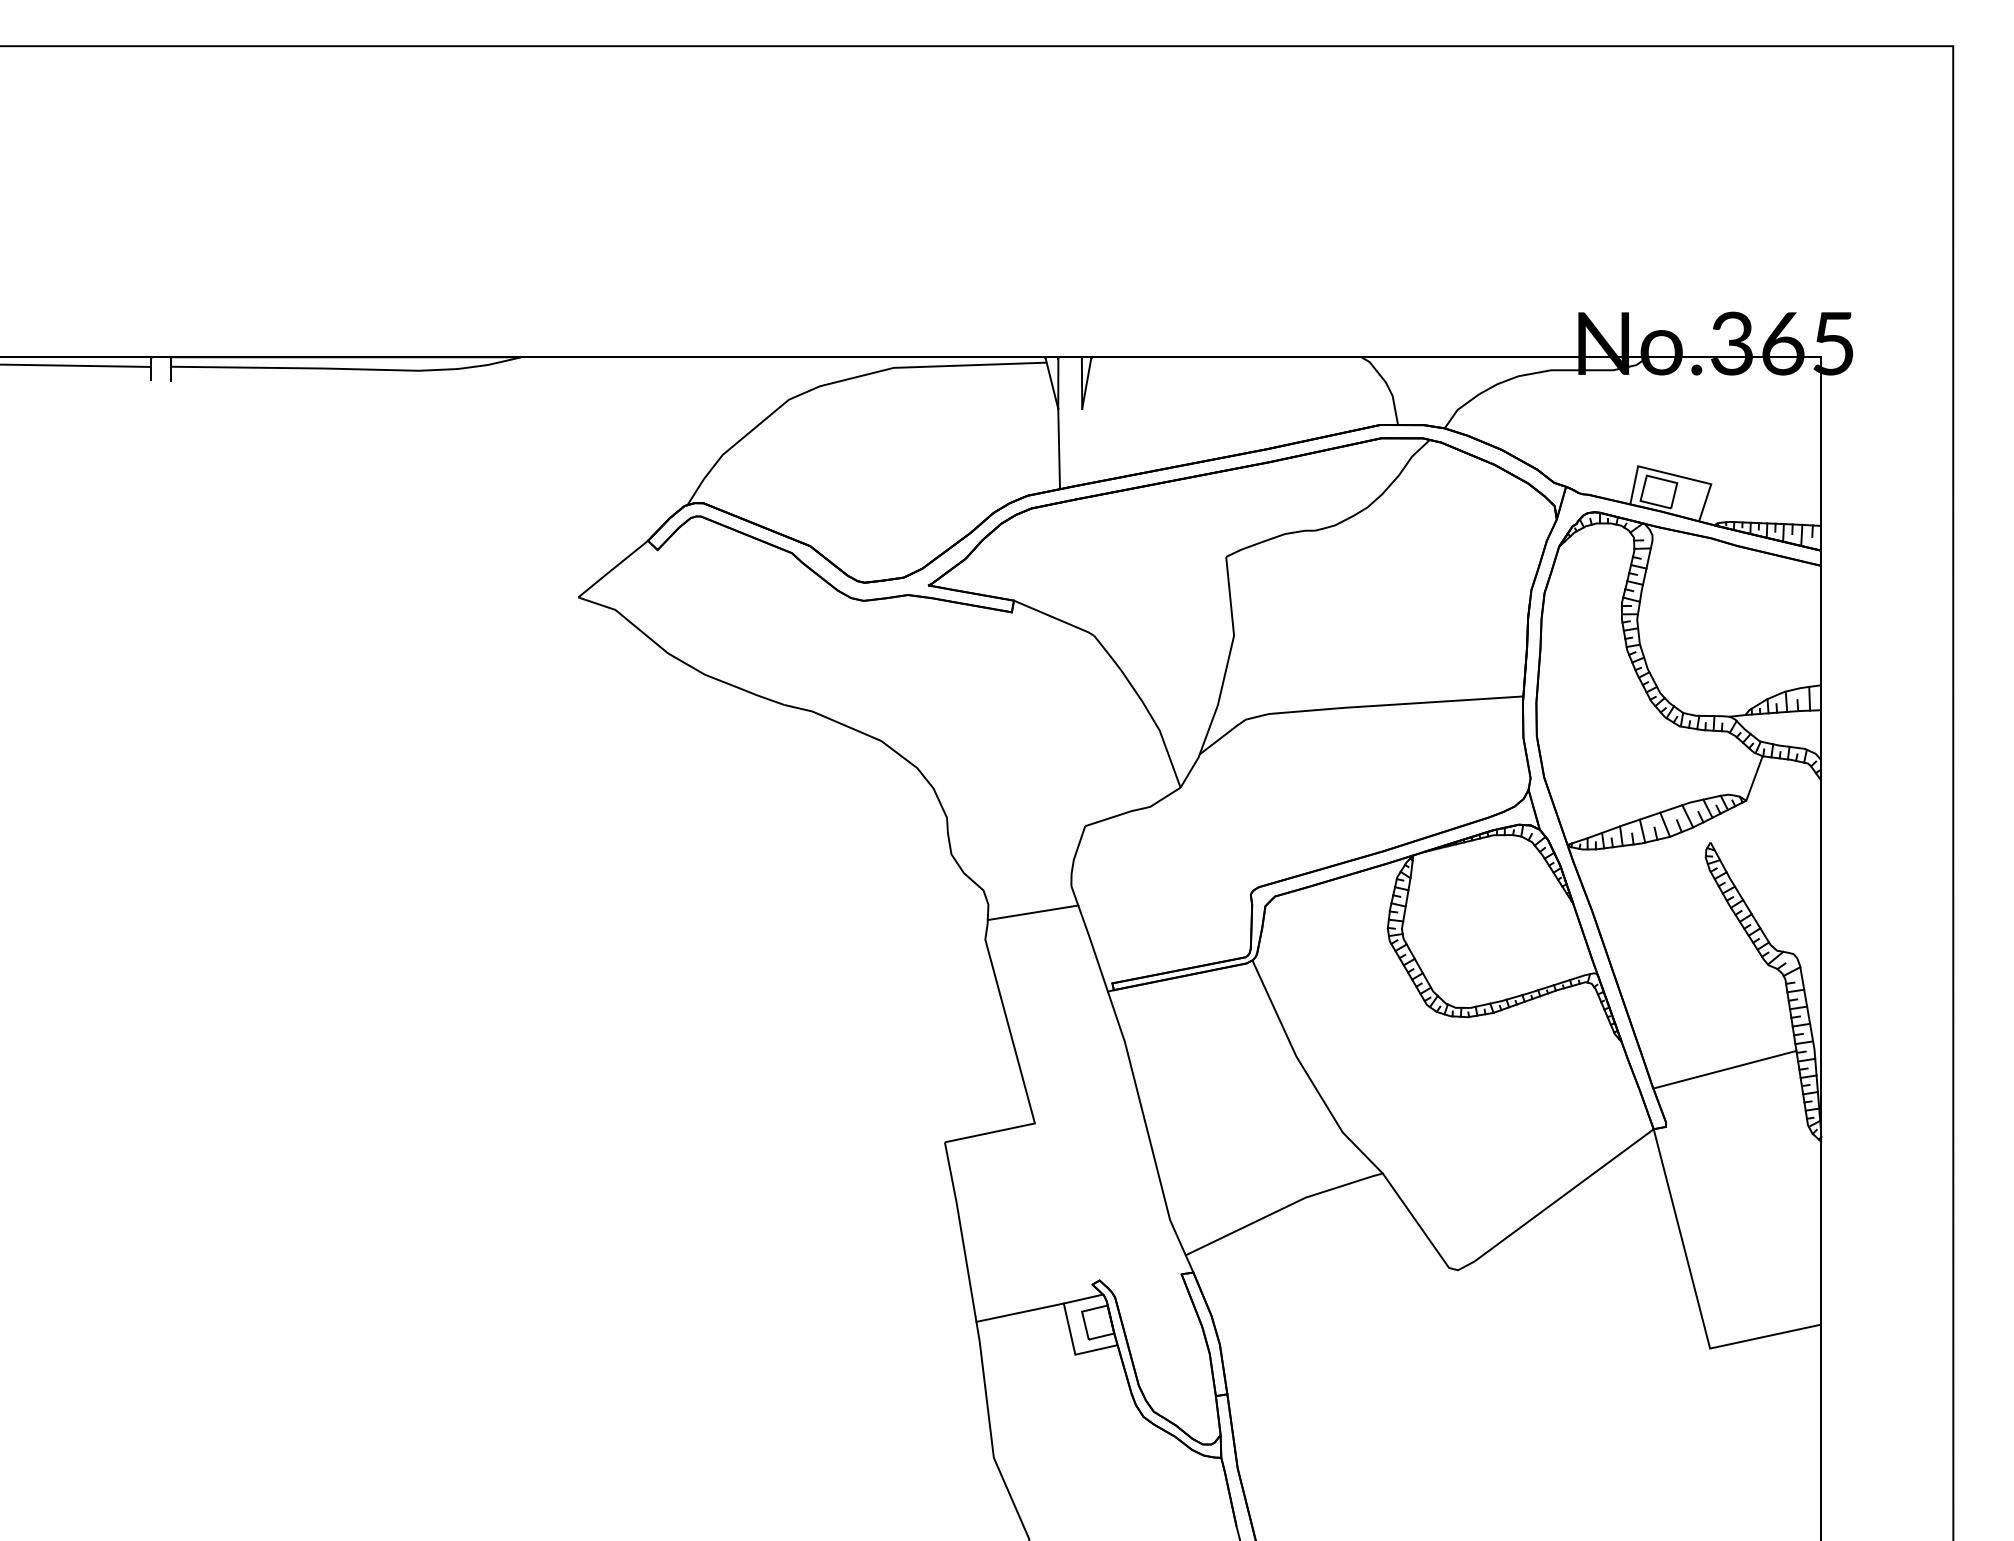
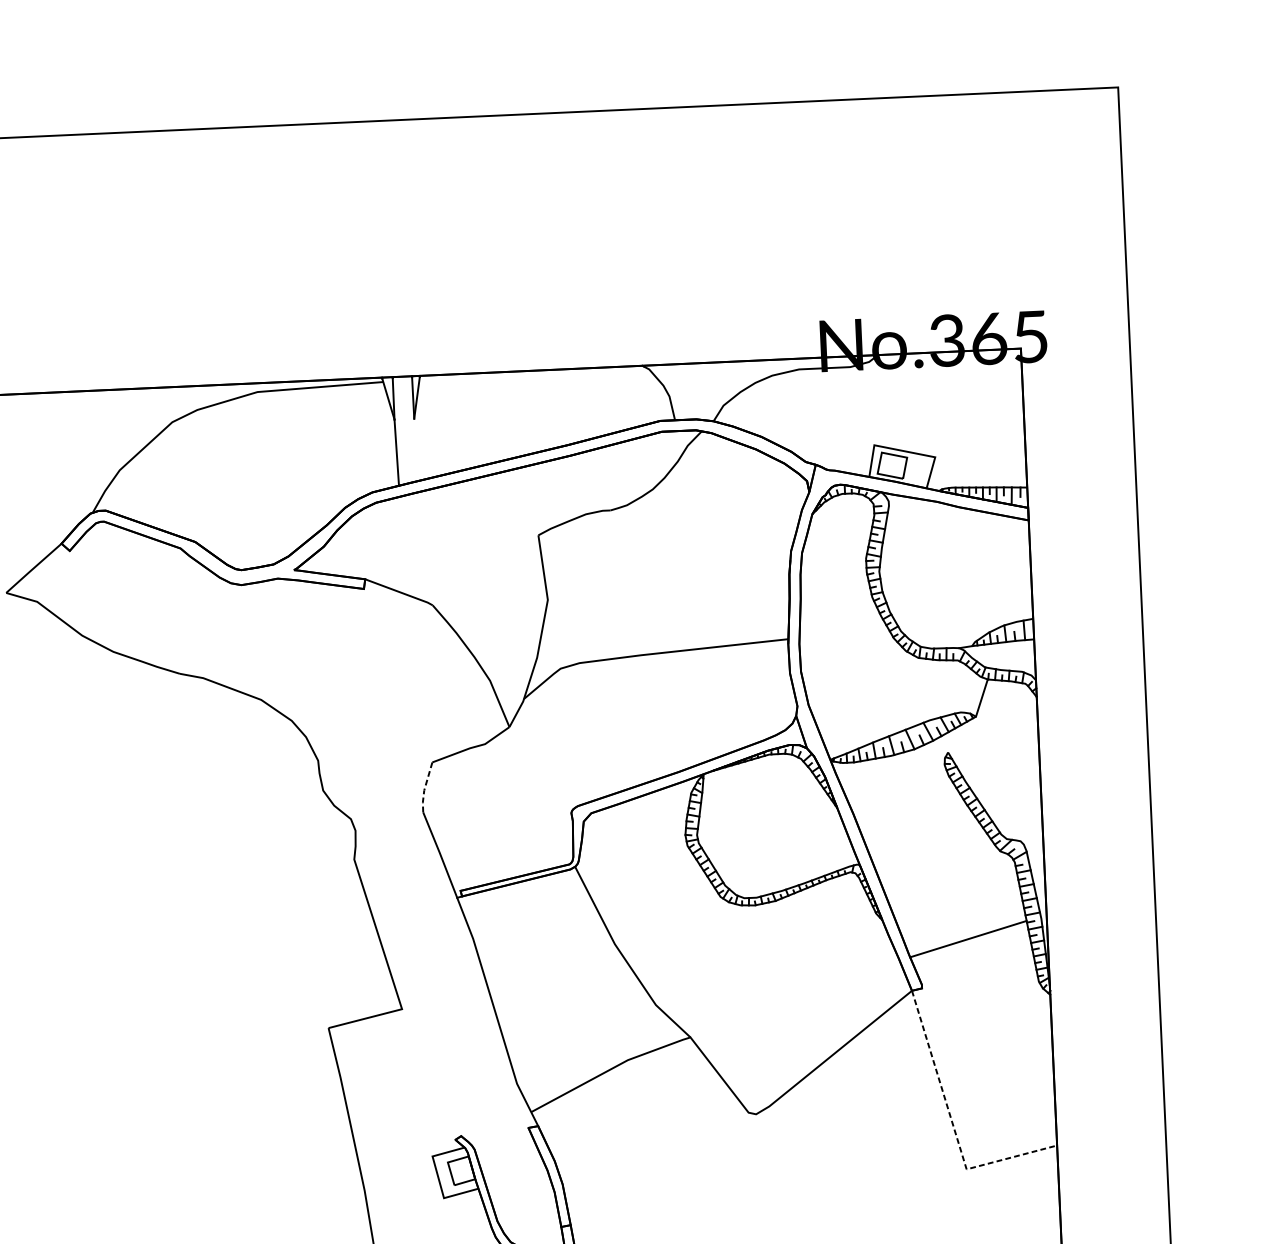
line: (1074, 856) -> (424, 787), solid -> dashed
line: (1032, 912) -> (392, 835), removed
line: (1696, 1294) -> (953, 1125), solid -> dashed
line: (1019, 1312) -> (396, 1165), removed

